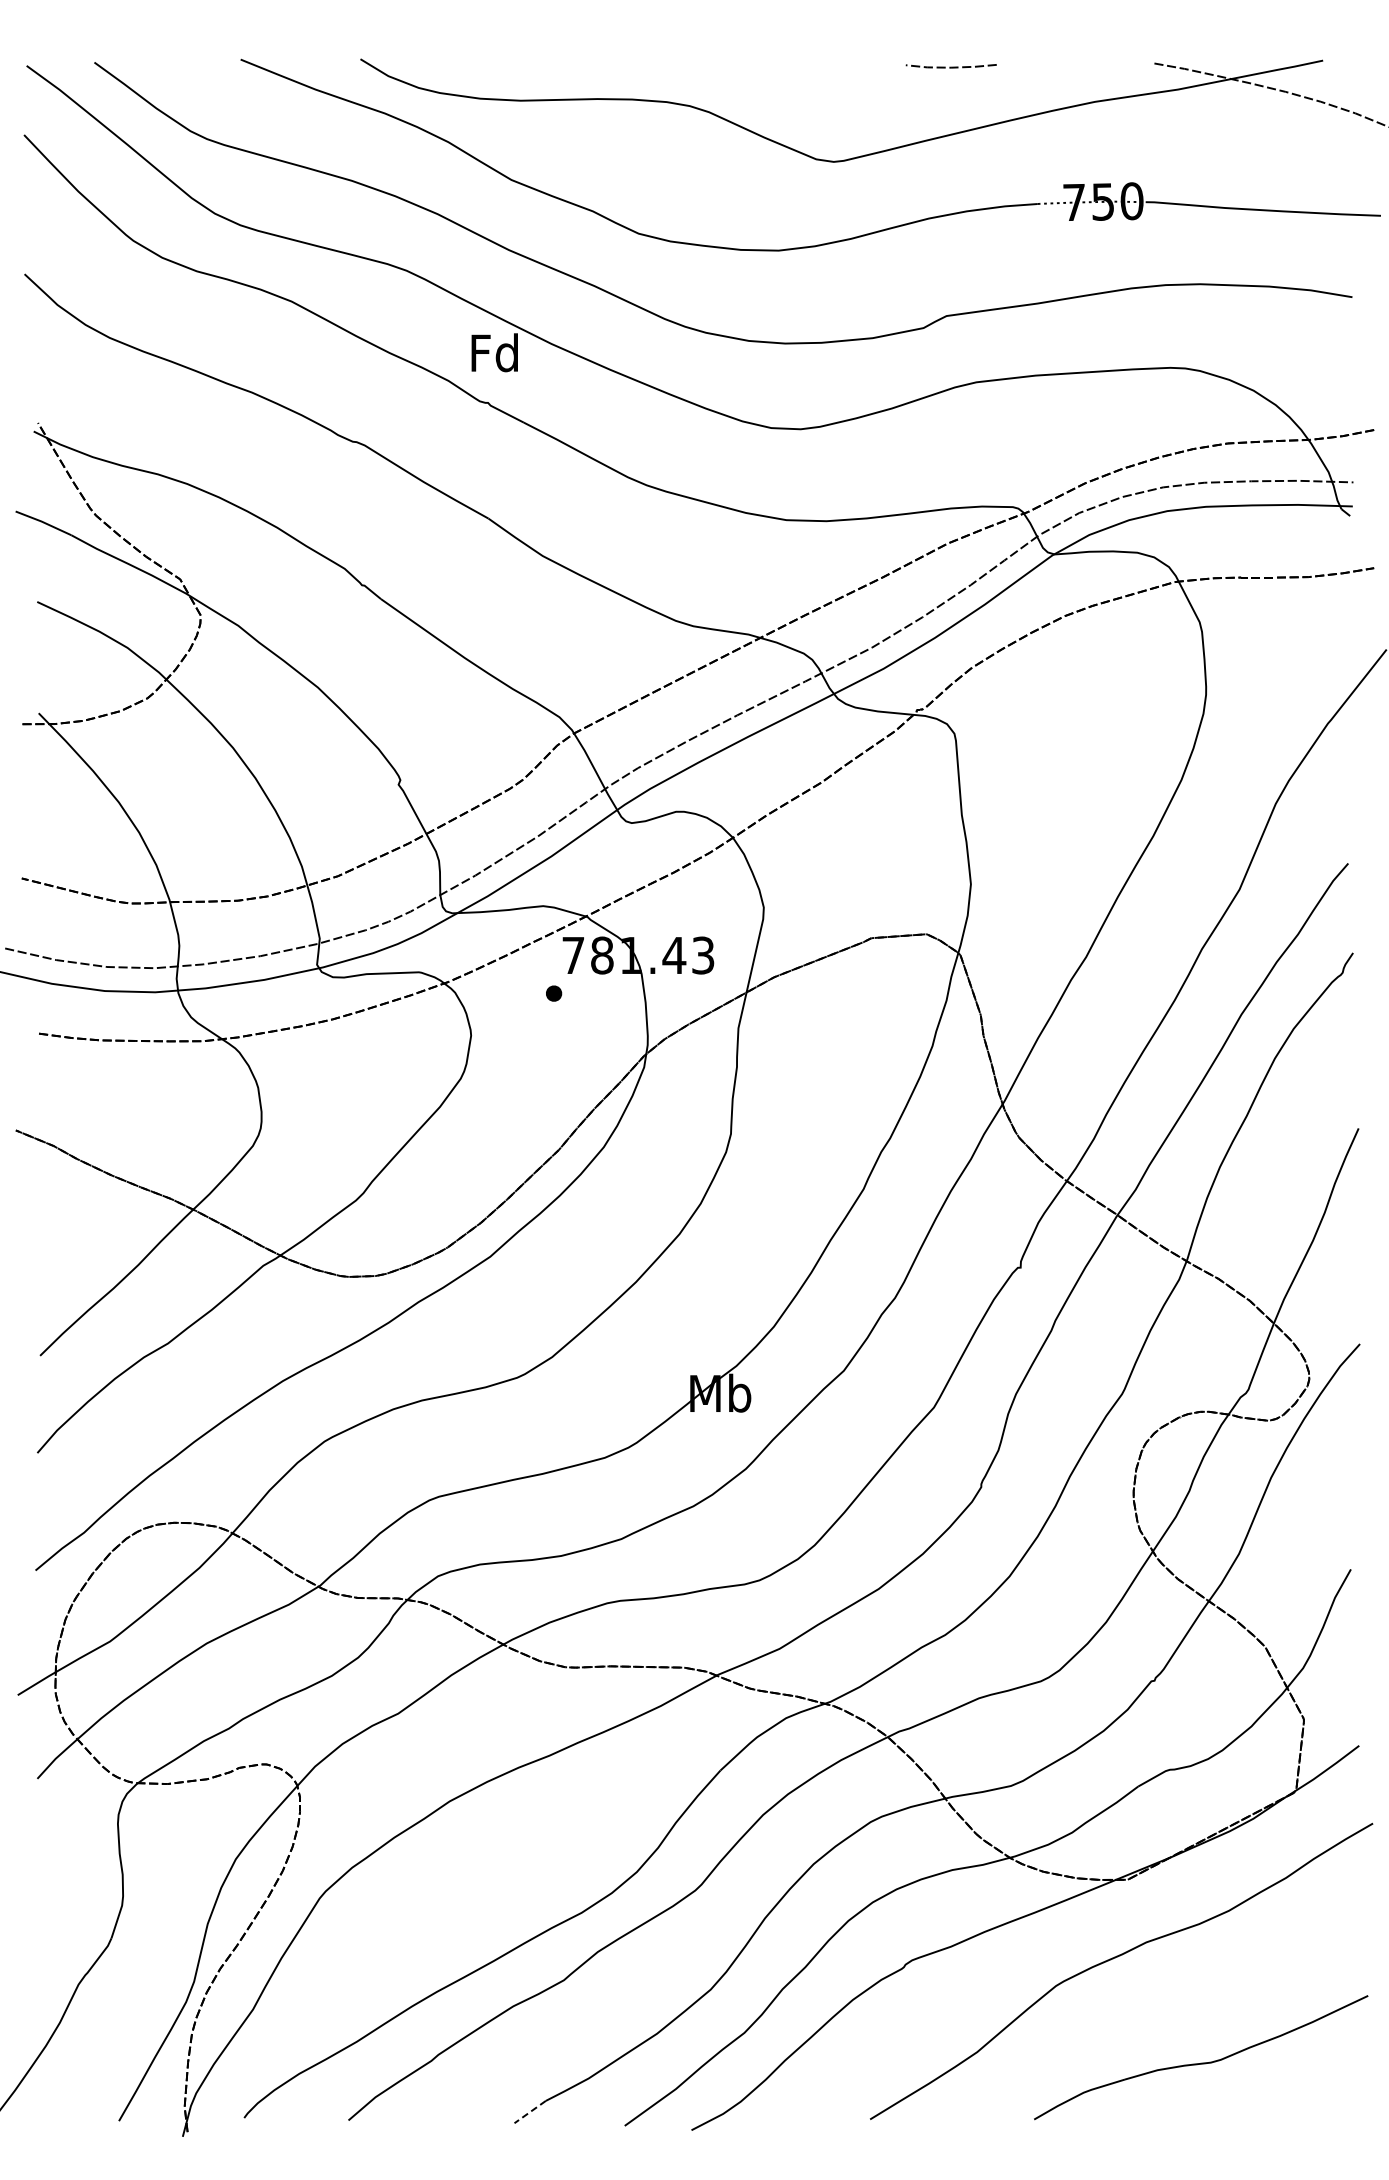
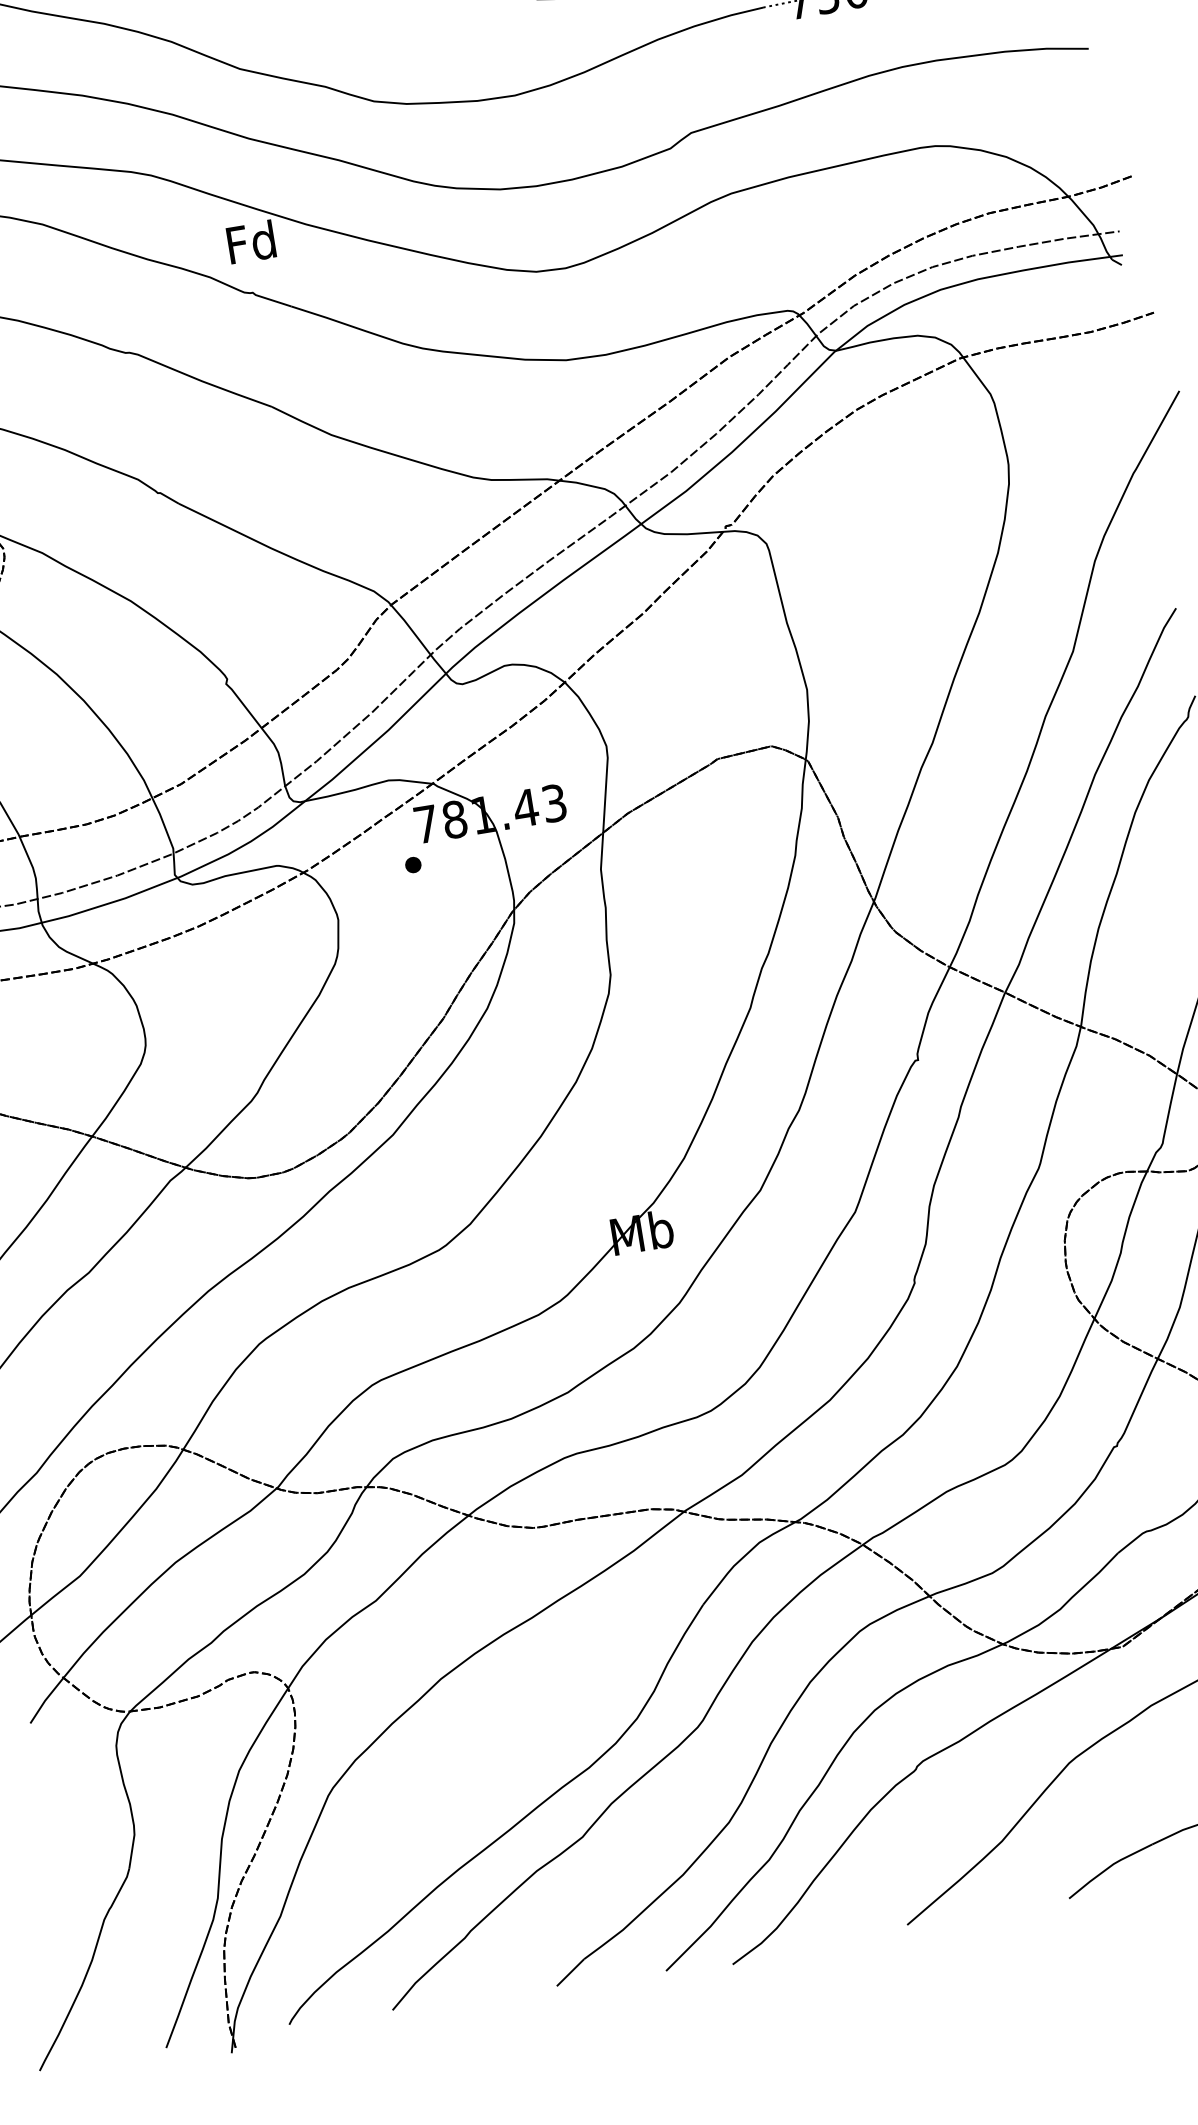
line: (529, 2112) -> (569, 1973), dashed -> solid

